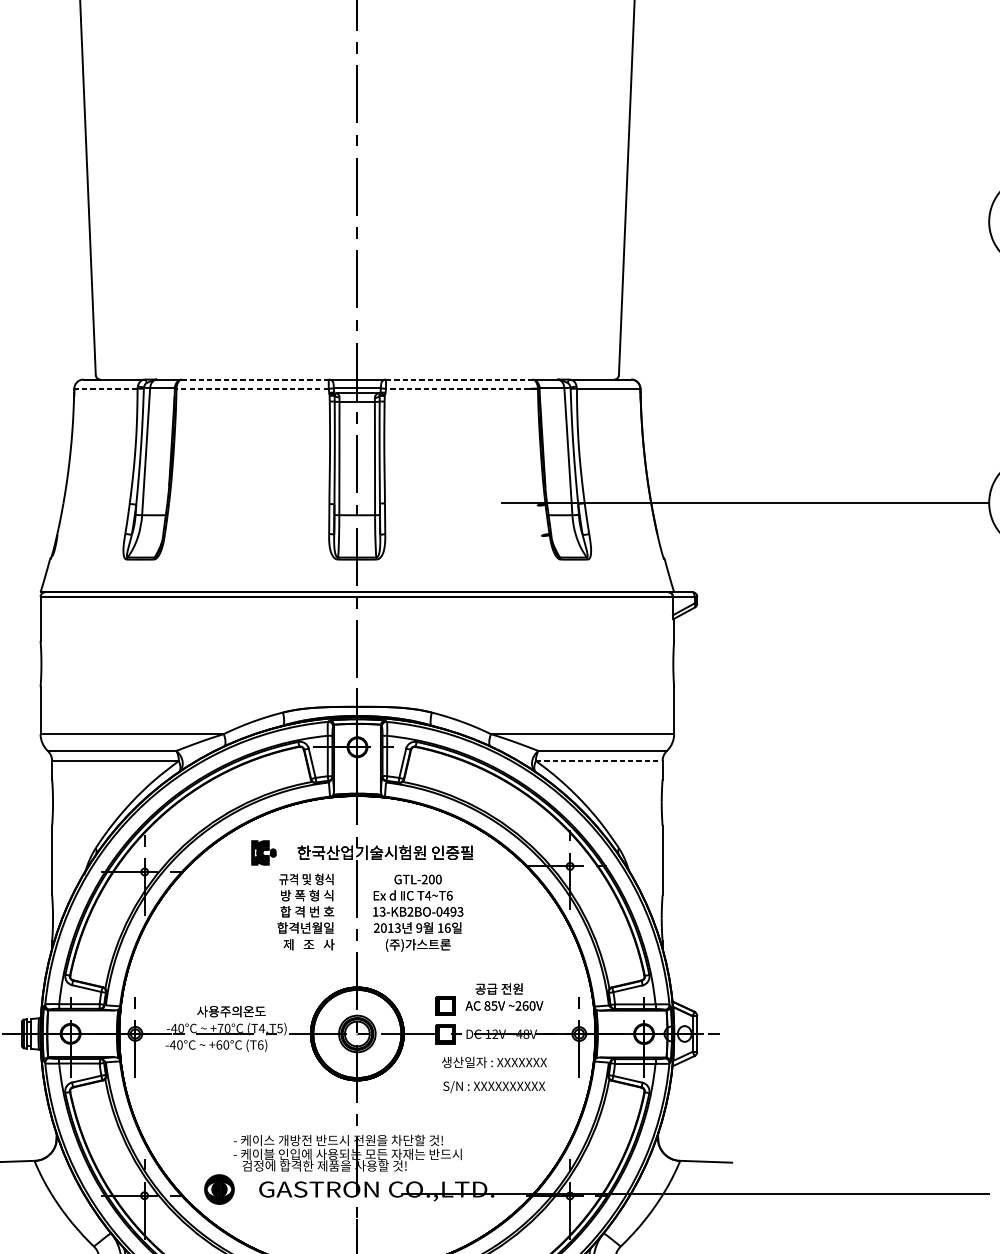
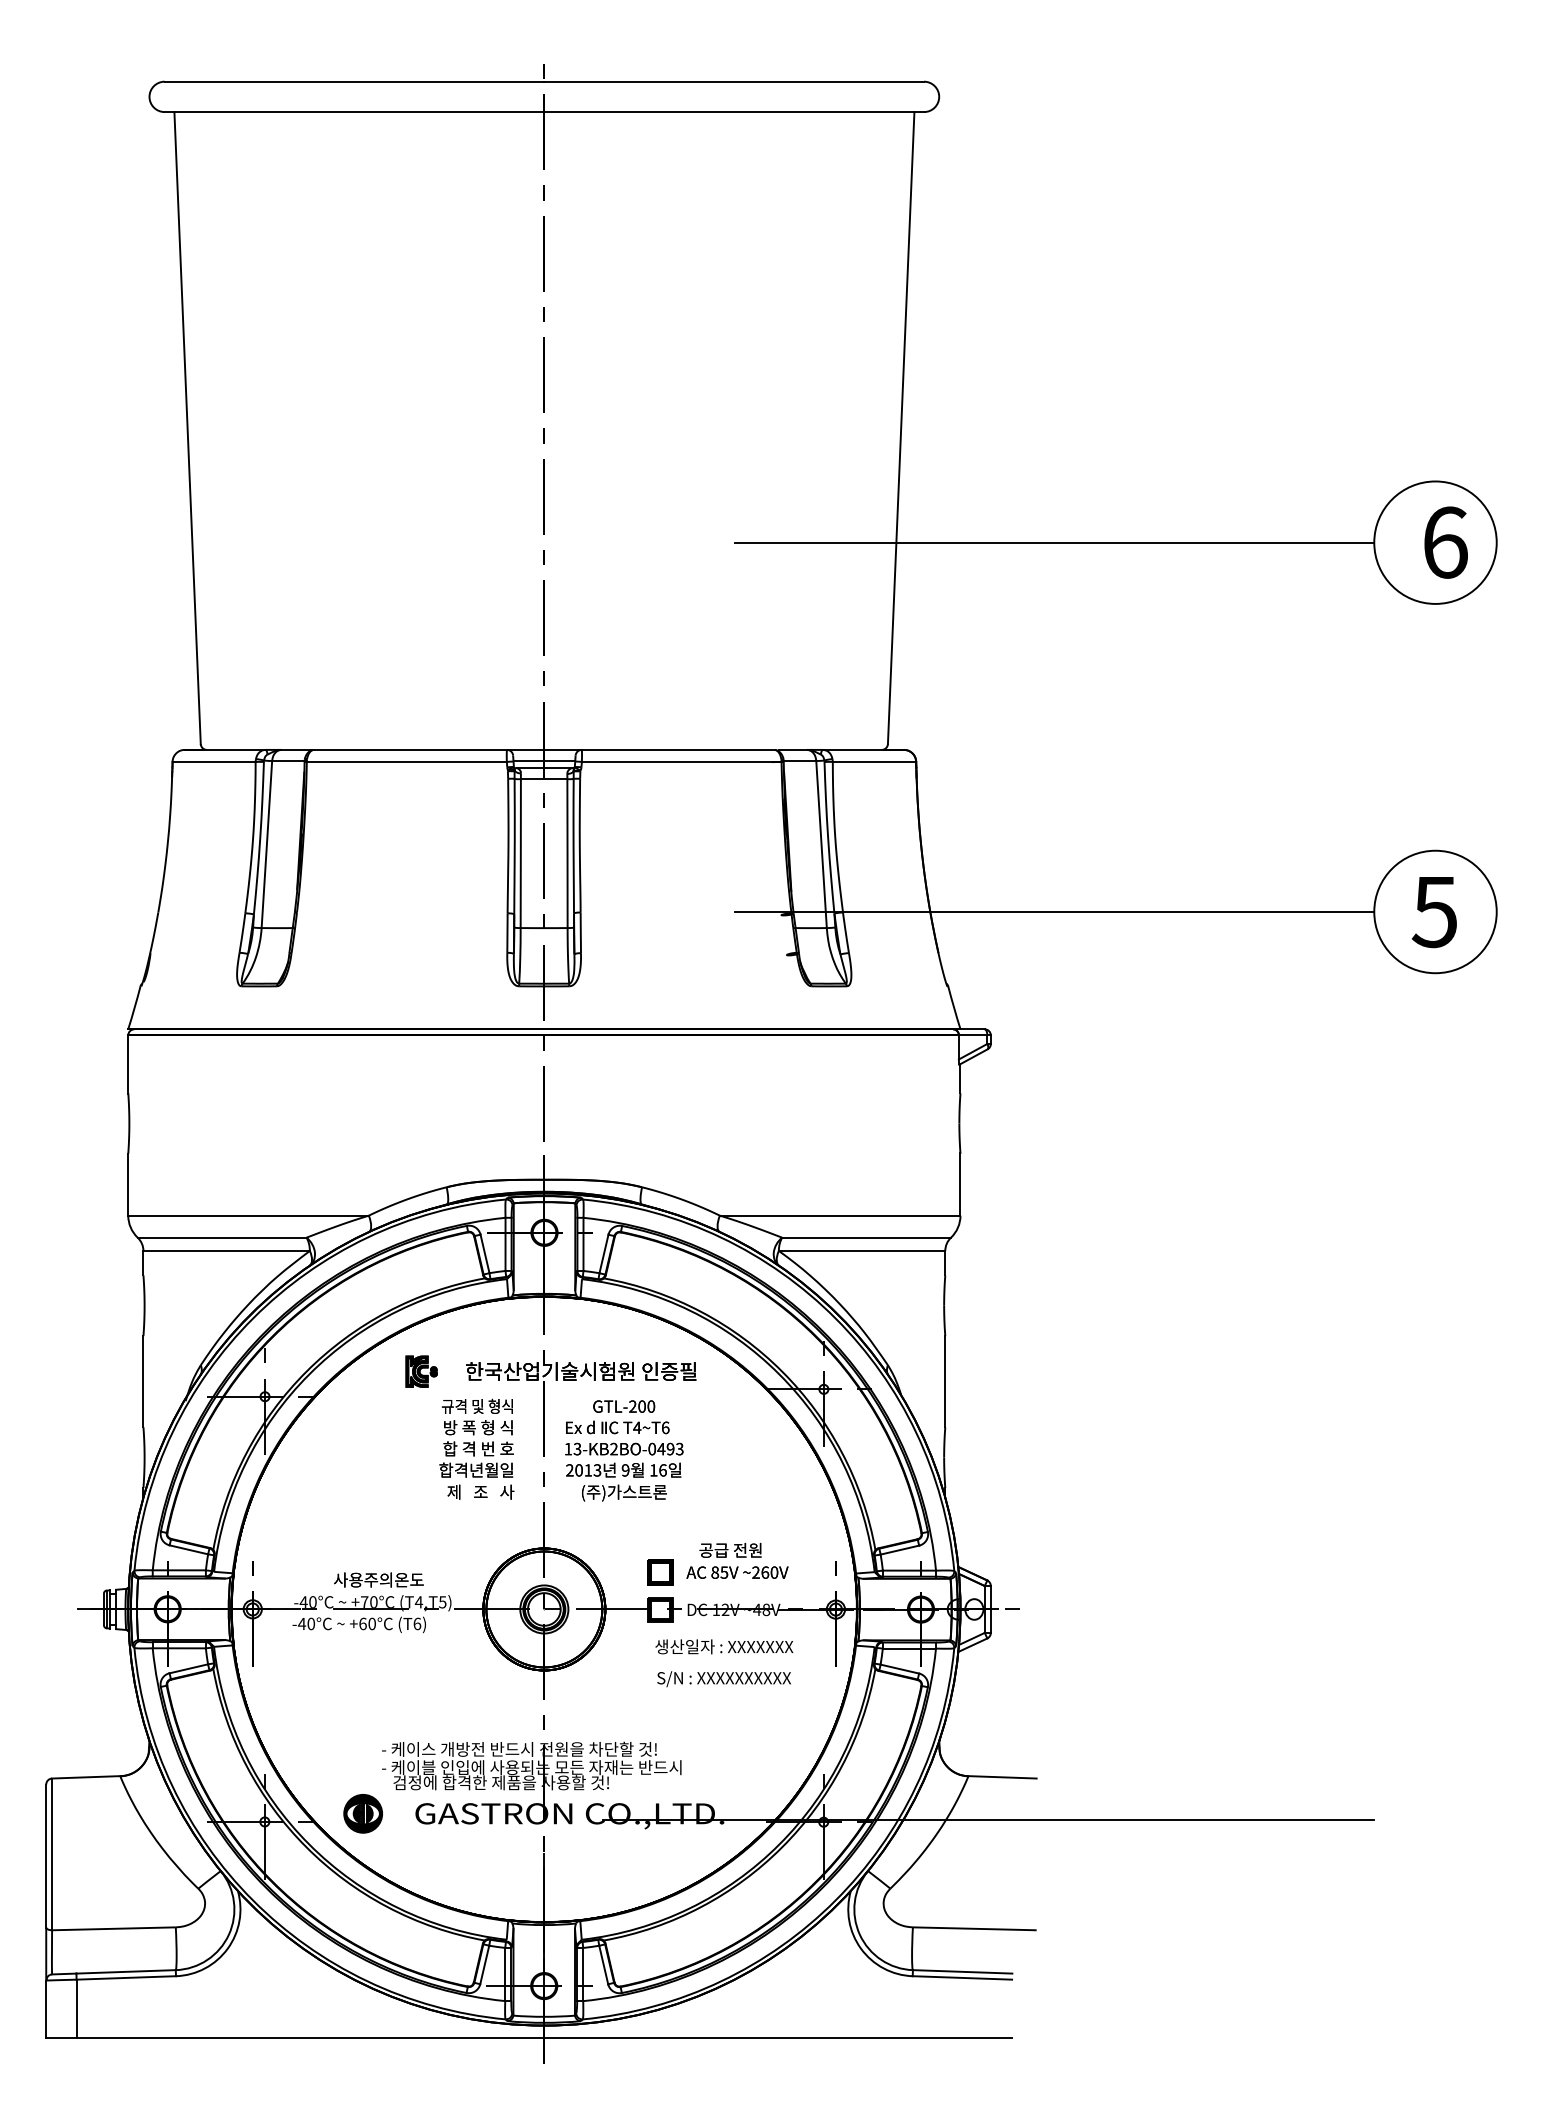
line: (745, 221) -> (1054, 542), added
line: (255, 379) -> (410, 749), dashed -> solid
line: (459, 379) -> (678, 749), dashed -> solid
line: (106, 388) -> (214, 761), dashed -> solid
line: (252, 388) -> (406, 761), dashed -> solid
line: (461, 388) -> (681, 761), dashed -> solid
line: (599, 760) -> (862, 1250), dashed -> solid

